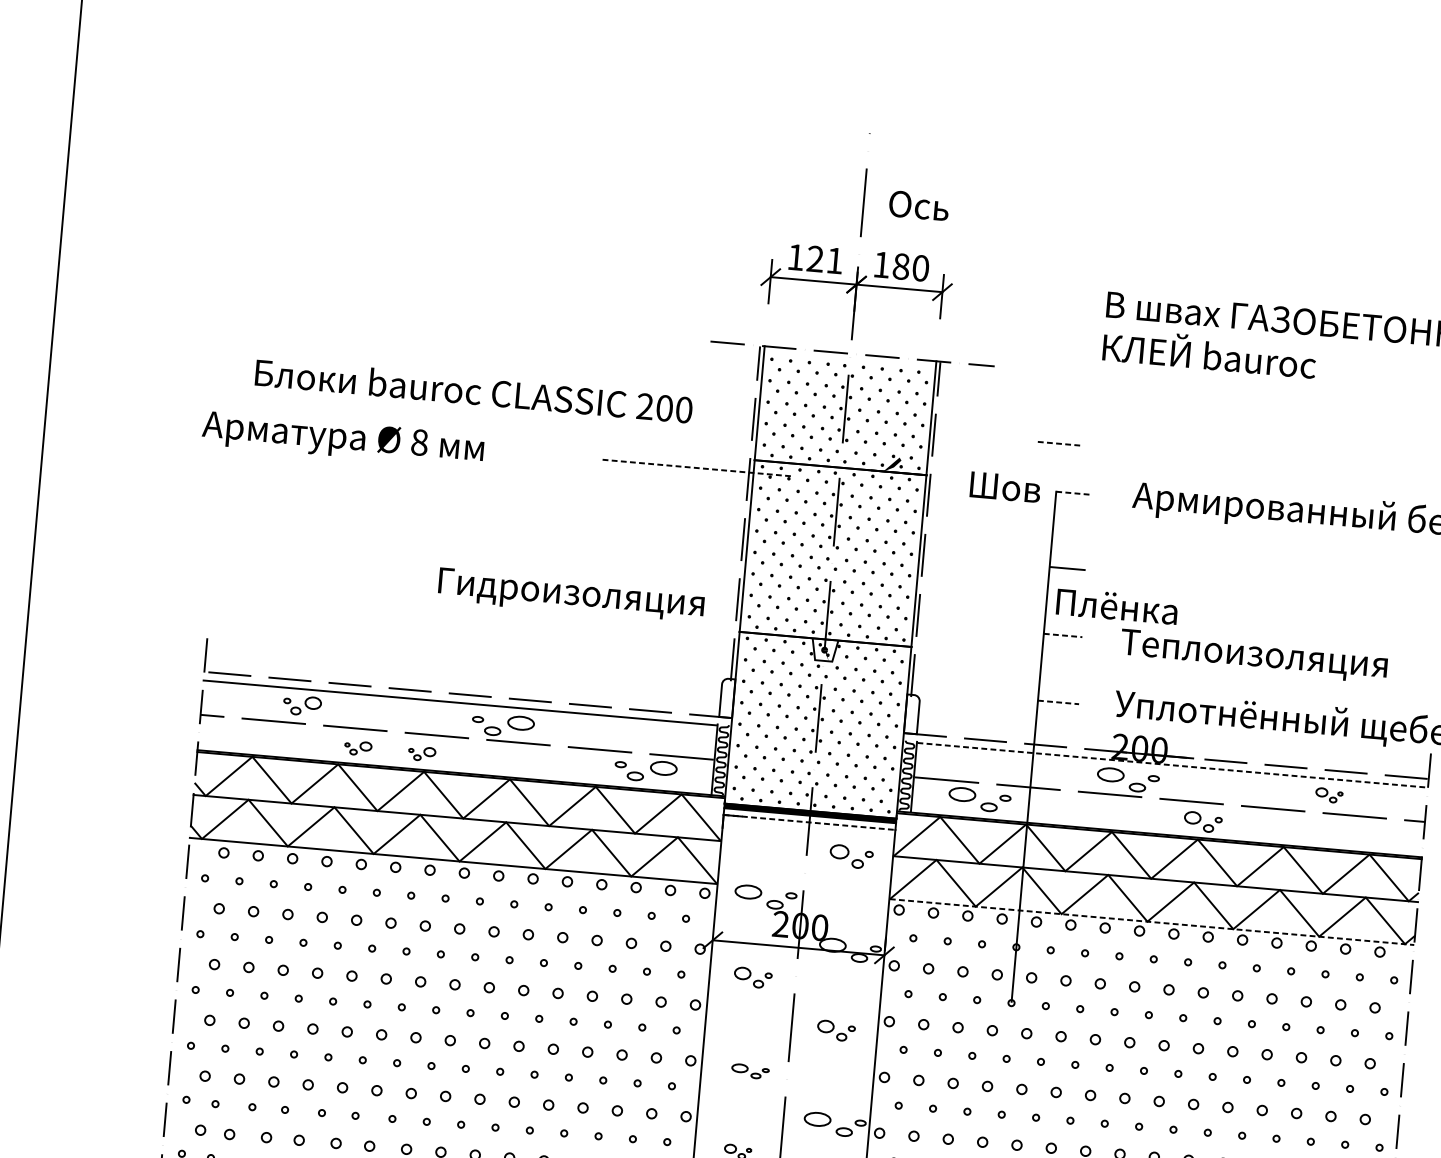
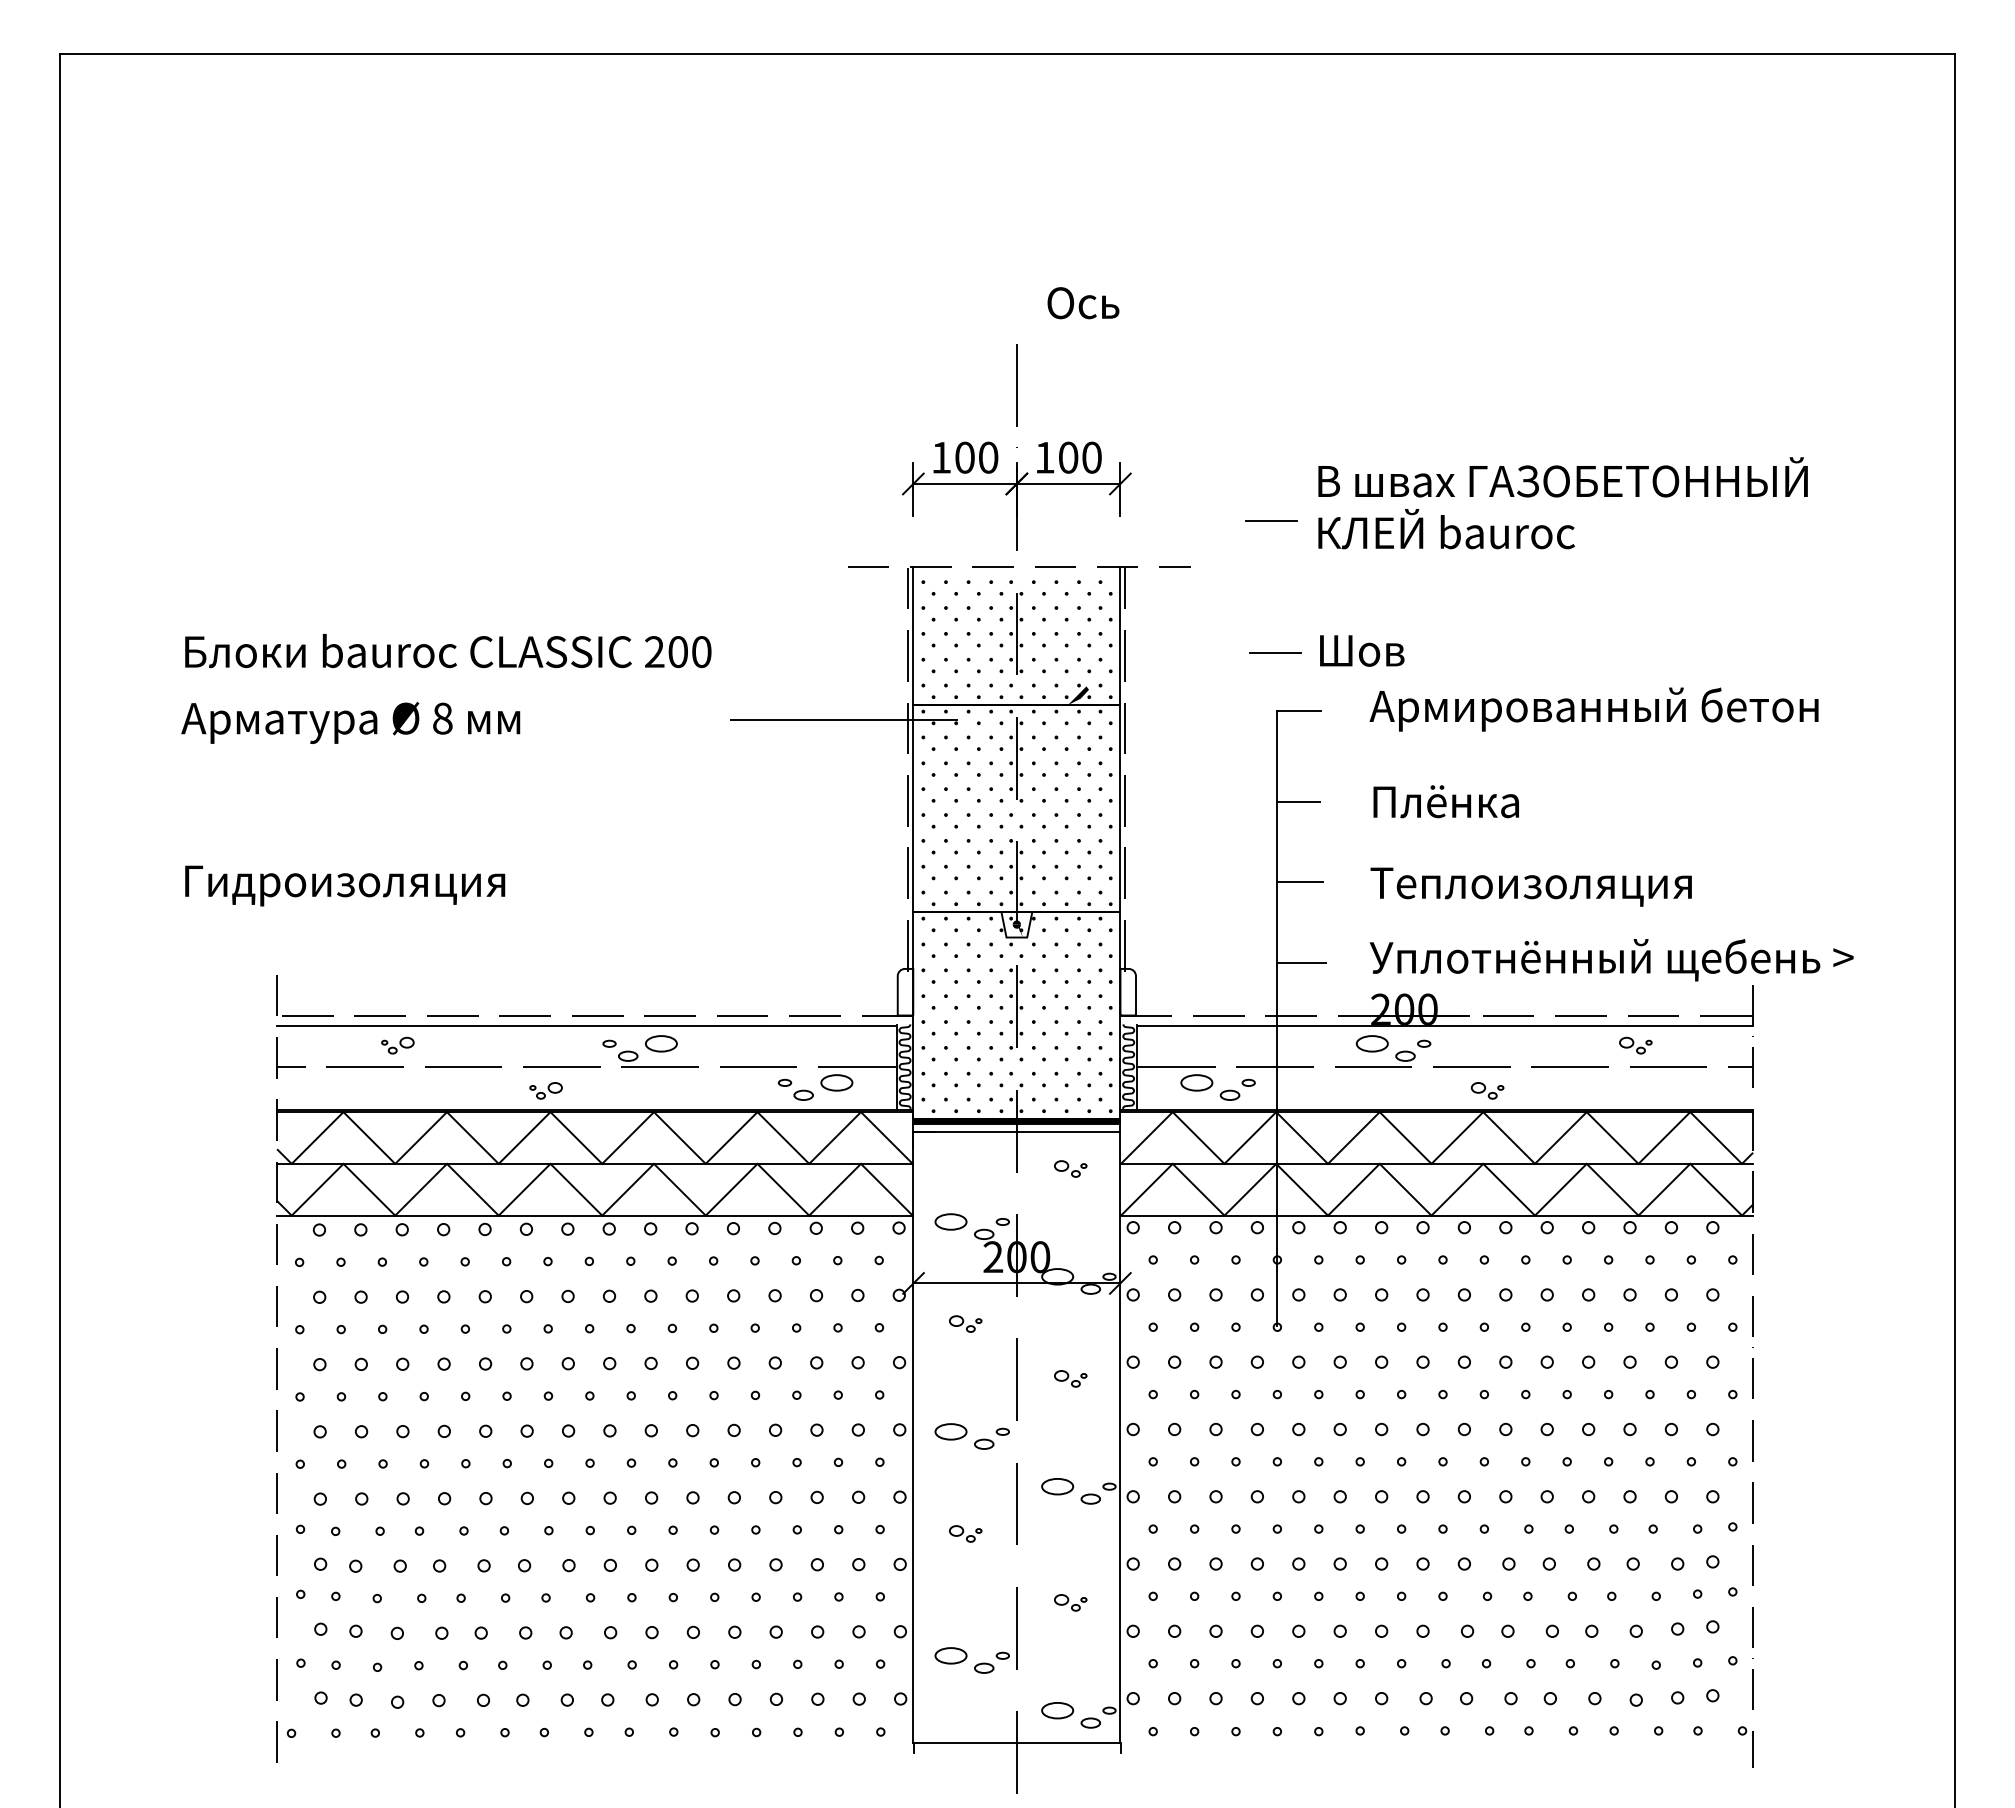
text: (919, 206) -> (1083, 303), moved
text: (825, 259) -> (976, 457), 121 -> 100
text: (901, 266) -> (1068, 457), 180 -> 100
line: (1065, 334) -> (1271, 521), added
text: (474, 390) -> (448, 650), moved
text: (342, 439) -> (350, 722), moved
line: (1058, 444) -> (1275, 653), dashed -> solid
line: (695, 468) -> (843, 720), dashed -> solid
text: (1005, 487) -> (1362, 650), moved
line: (1074, 493) -> (1299, 710), dashed -> solid
text: (571, 595) -> (345, 885), moved
text: (1116, 606) -> (1445, 801), moved
line: (1063, 635) -> (1301, 882), dashed -> solid
line: (1058, 702) -> (1302, 962), dashed -> solid
part: (302, 705) -> (397, 1045), size x0.71
part: (357, 747) -> (468, 1090), removed
line: (1172, 764) -> (1445, 1025), dashed -> solid
part: (1202, 821) -> (1487, 1090), size x0.71
line: (809, 822) -> (1016, 1132), dashed -> solid
part: (851, 856) -> (1070, 1168), size x0.62
line: (1152, 922) -> (1437, 1215), dashed -> solid
part: (753, 977) -> (965, 1323), size x0.71
part: (836, 1030) -> (1070, 1378), size x0.71
part: (749, 1071) -> (971, 1436), size x1.67

